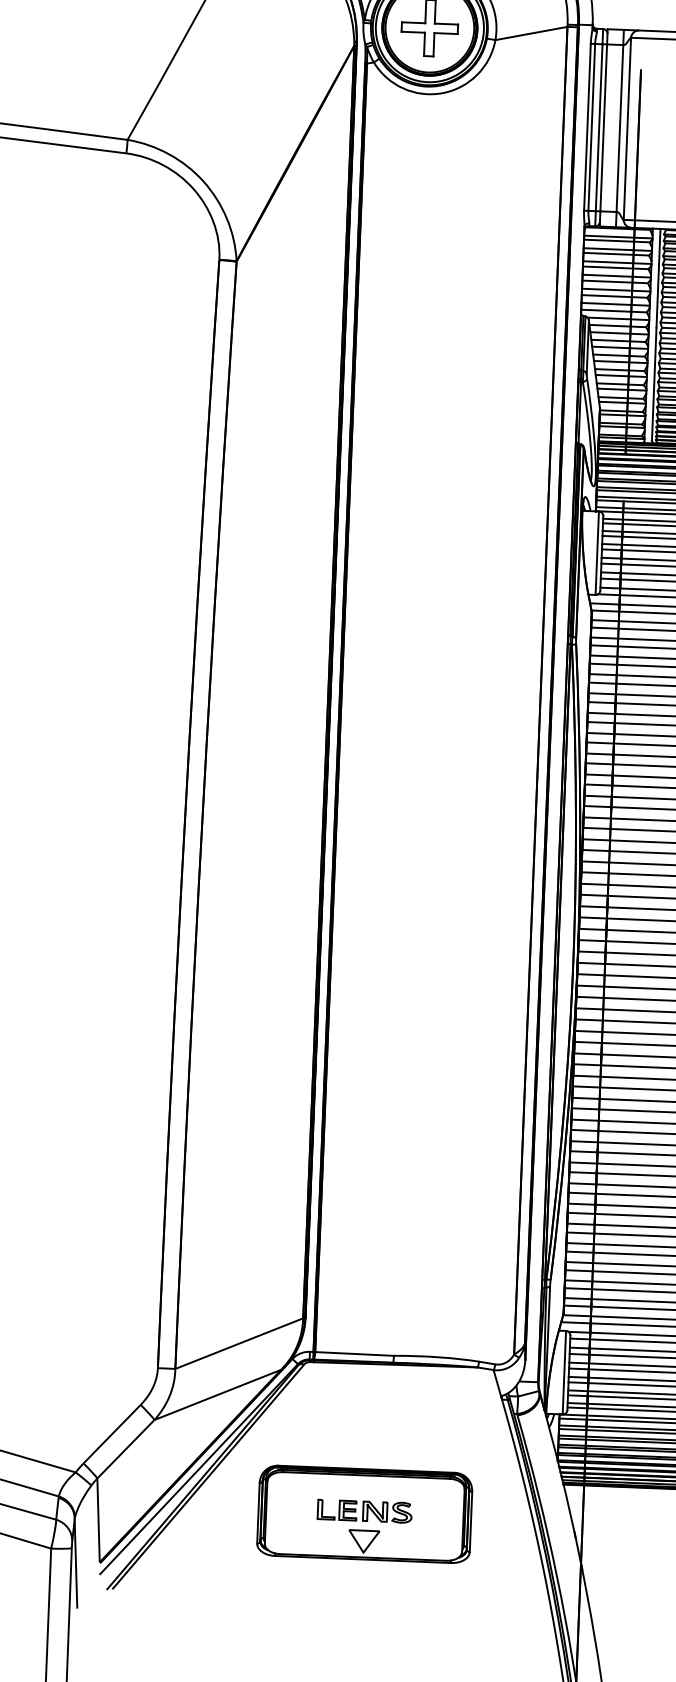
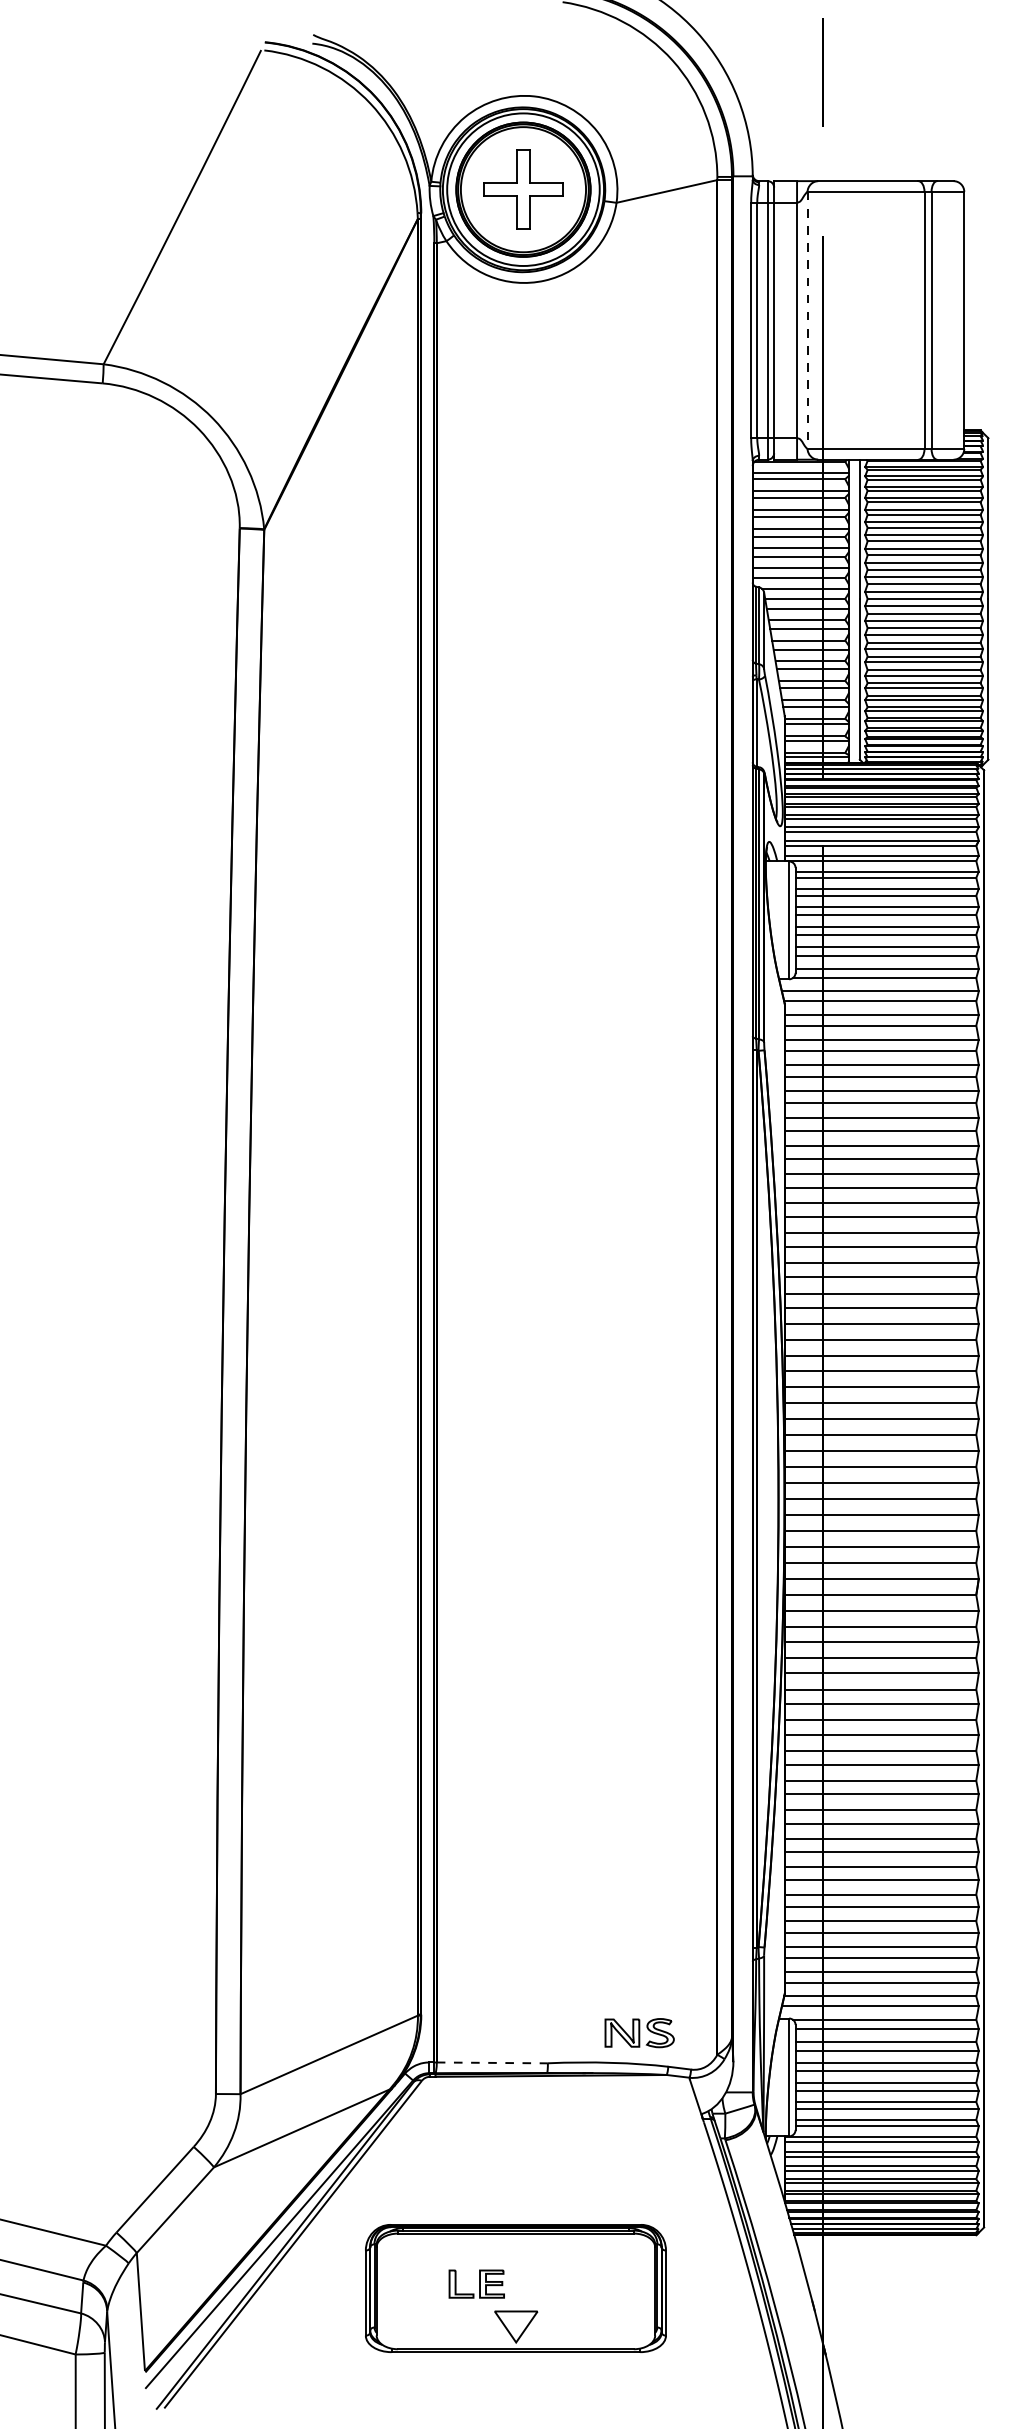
line: (627, 128) -> (807, 320), solid -> dashed
line: (354, 1353) -> (492, 2062), solid -> dashed
part: (387, 1512) -> (639, 2033), moved

